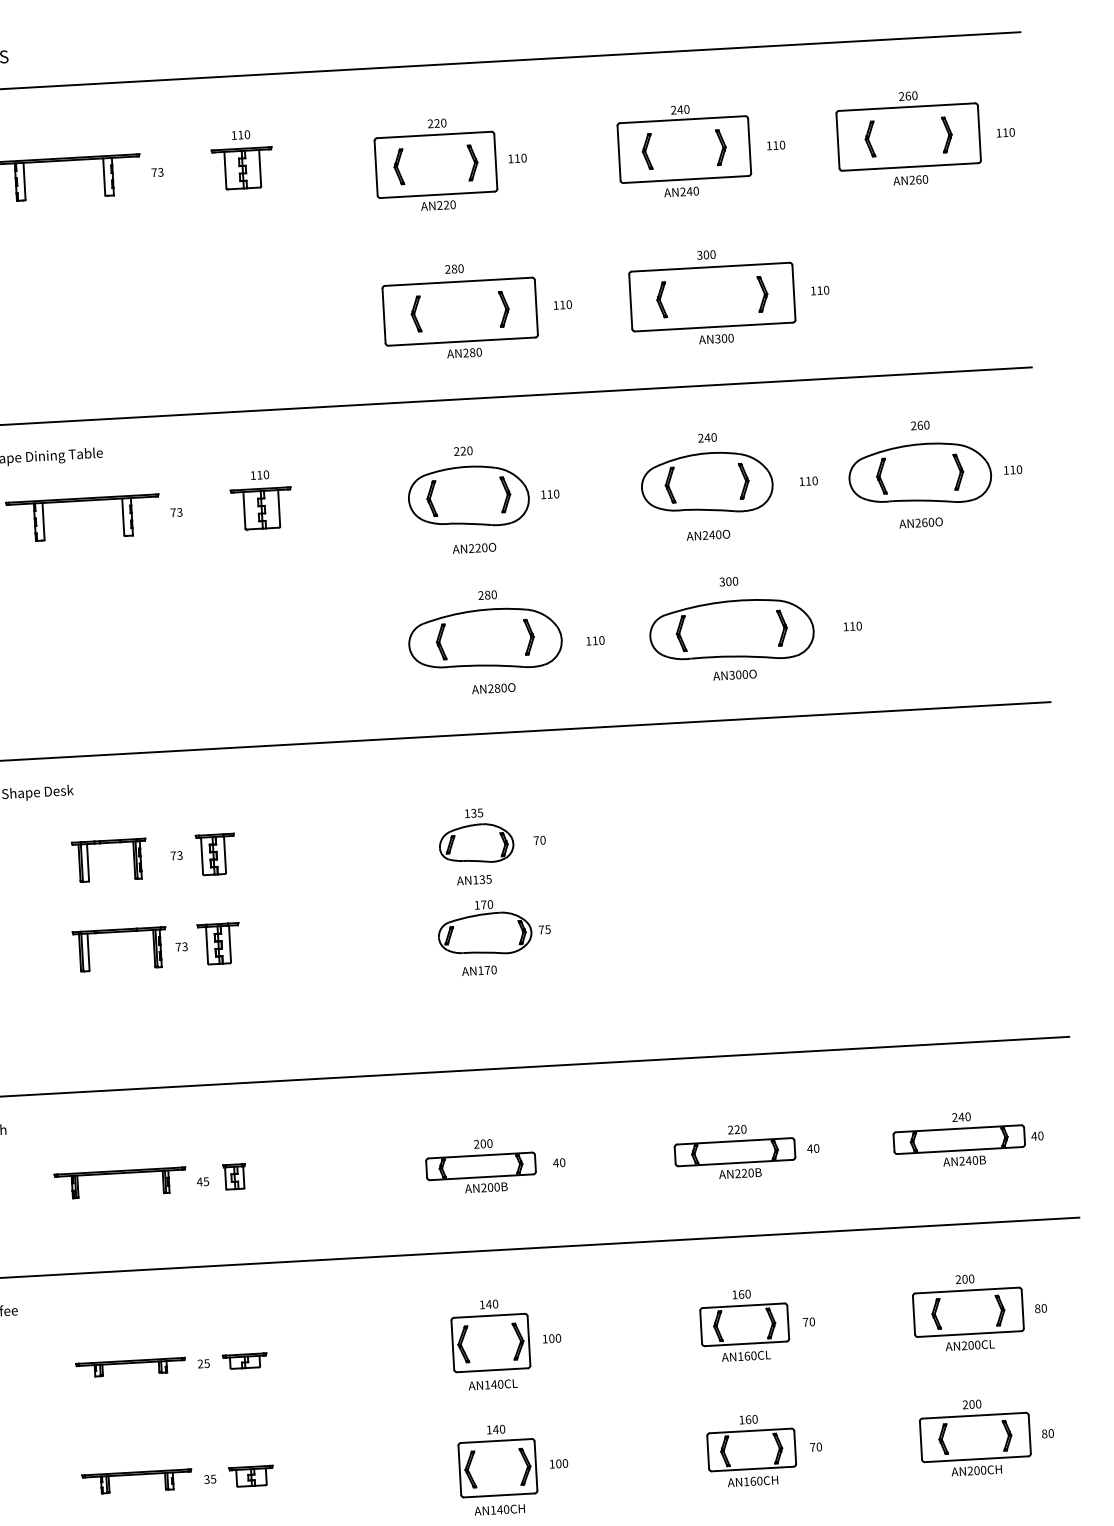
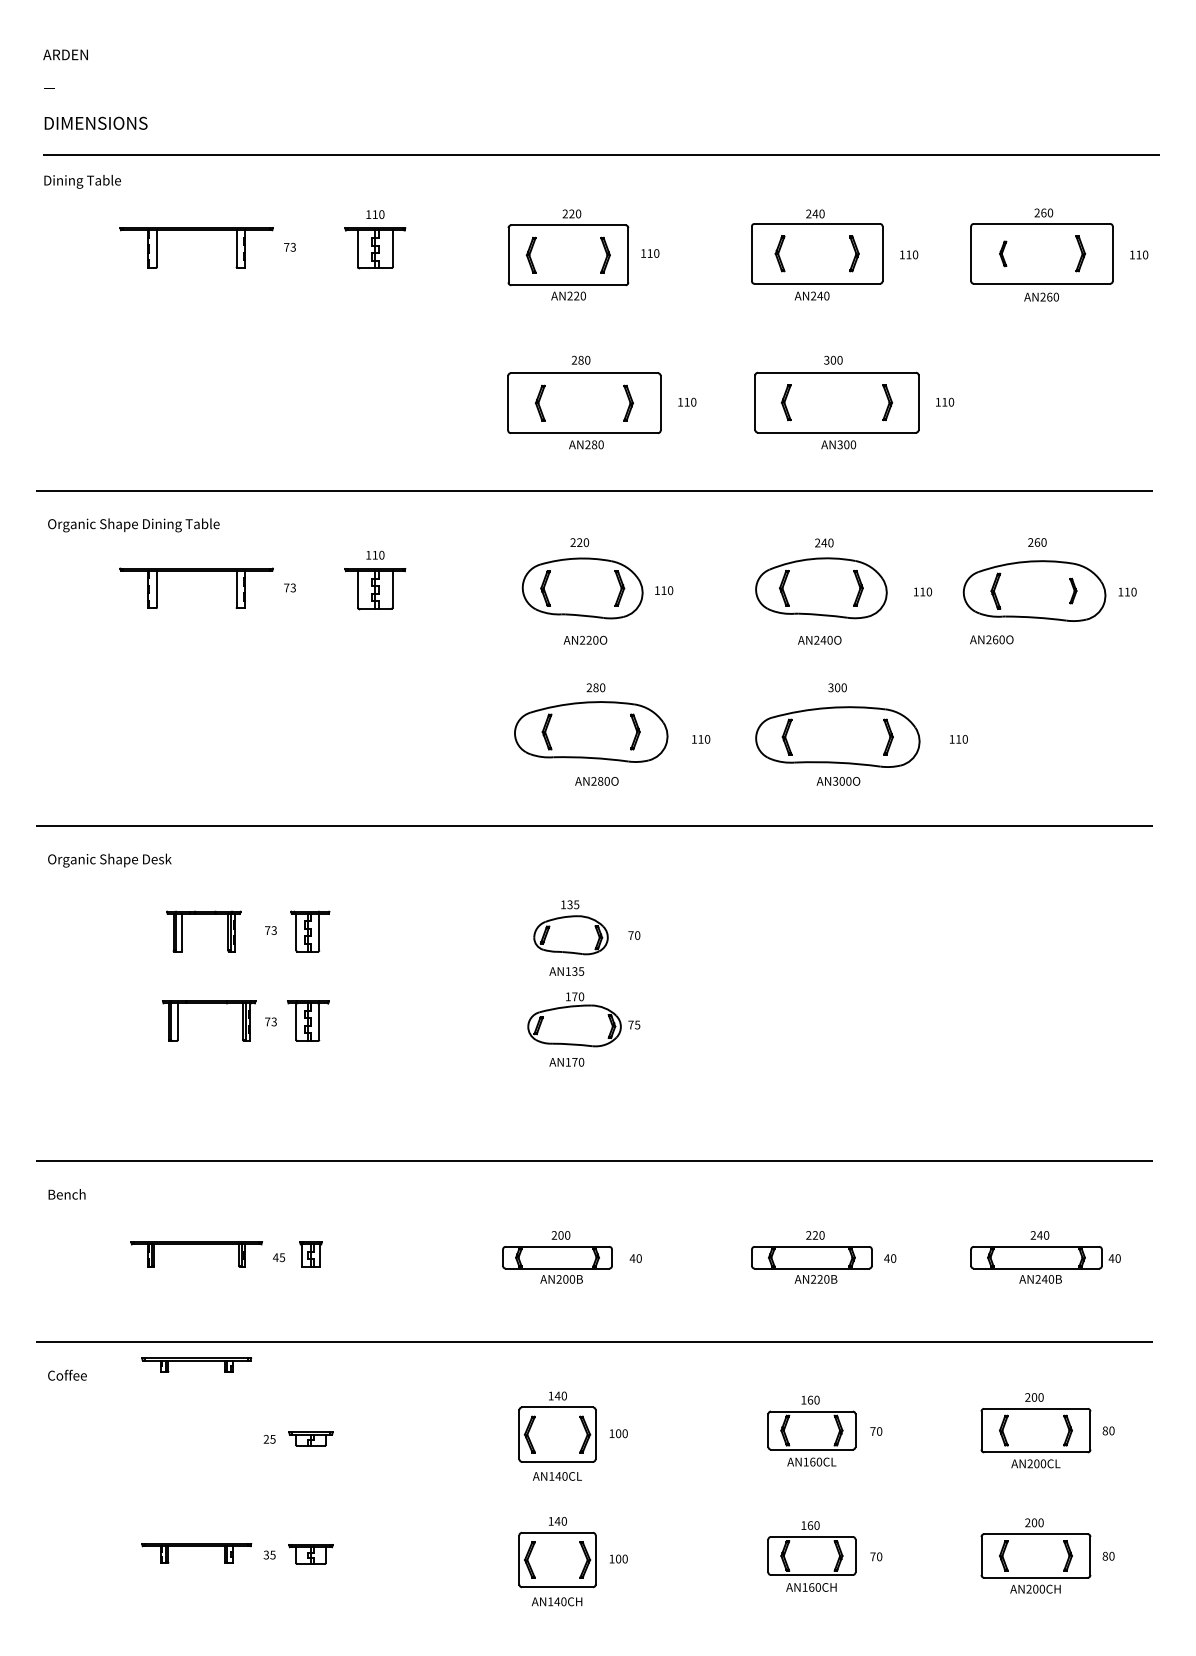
part: (869, 138) -> (1002, 253), size x0.7
part: (958, 471) -> (1073, 590), size x0.7
text: (920, 522) -> (991, 639), moved
part: (130, 1367) -> (196, 1364), moved

